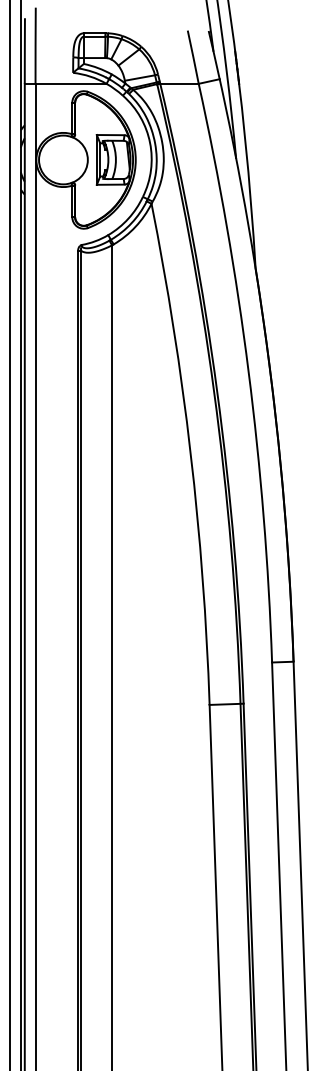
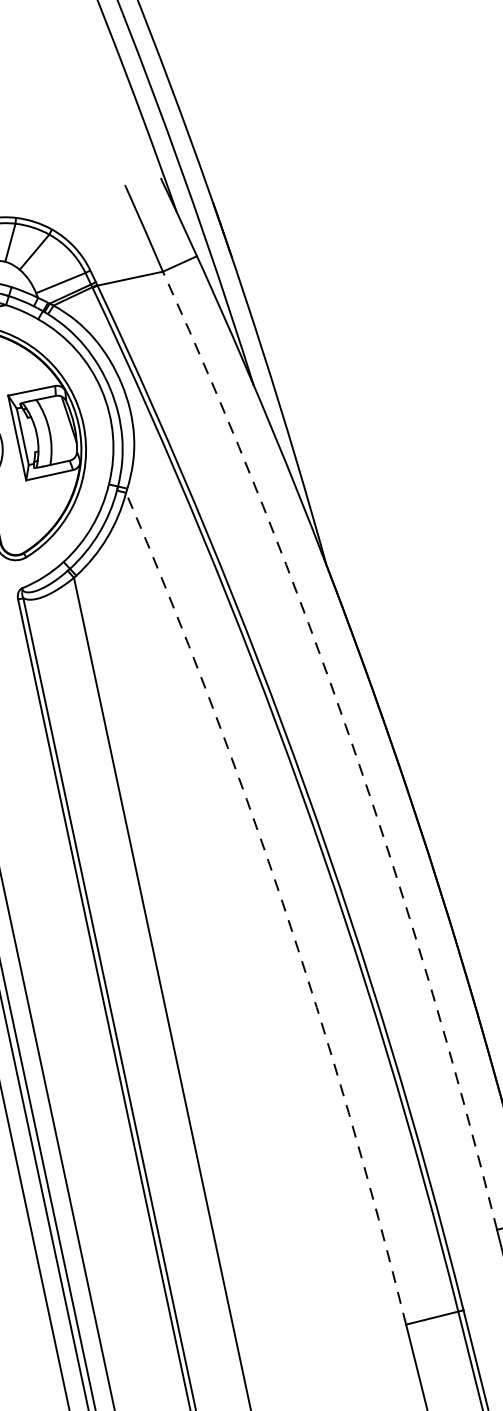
arc: (248, 371) -> (351, 743), solid -> dashed
arc: (190, 453) -> (282, 903), solid -> dashed

